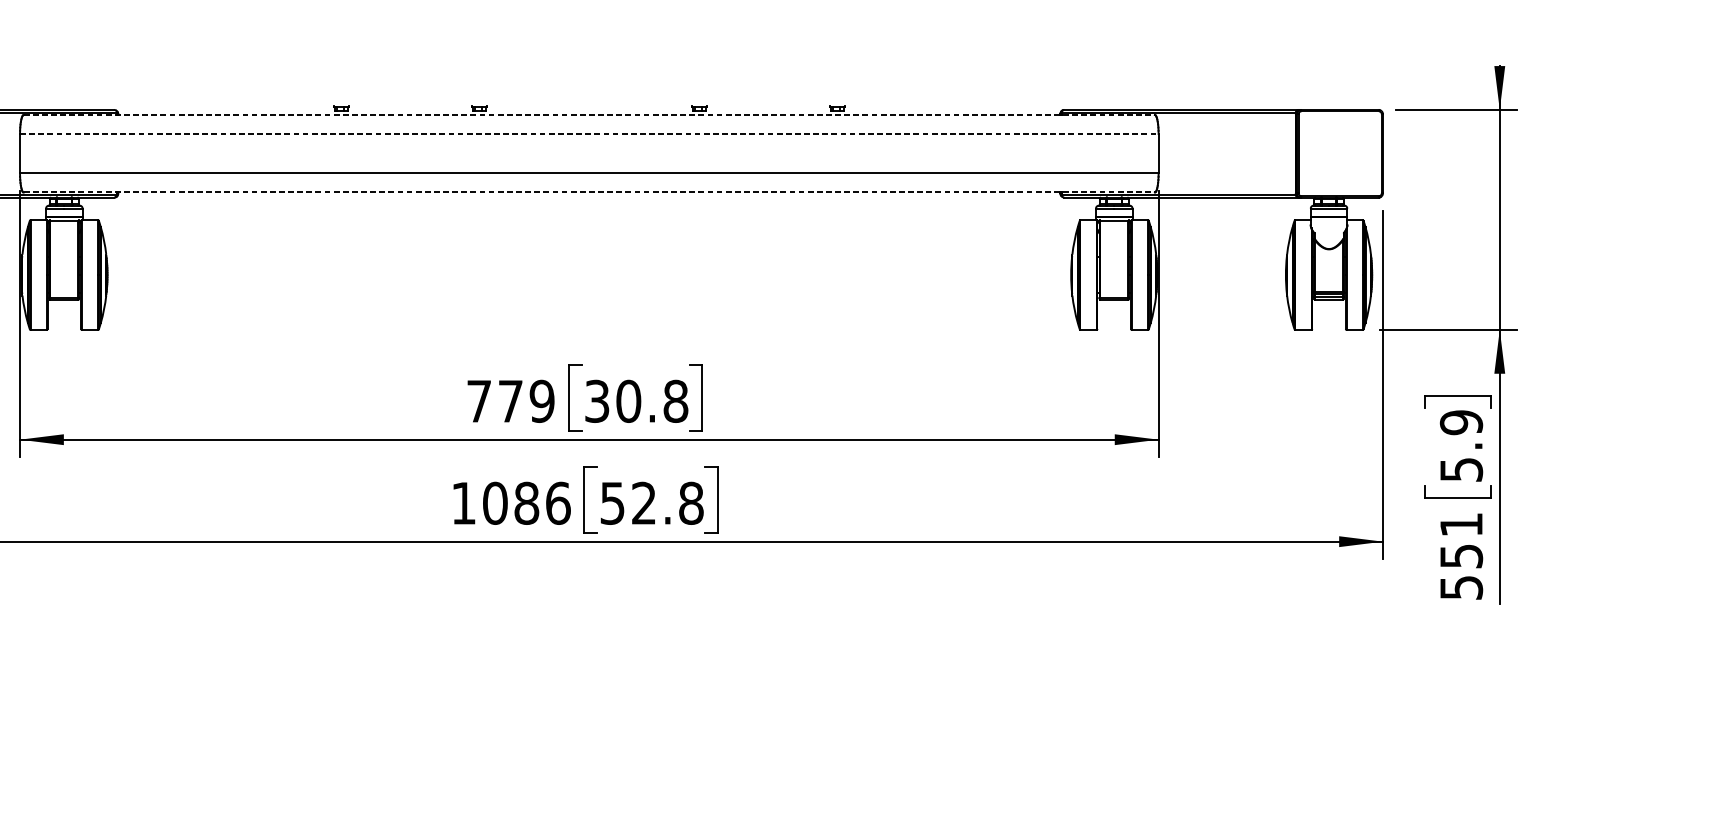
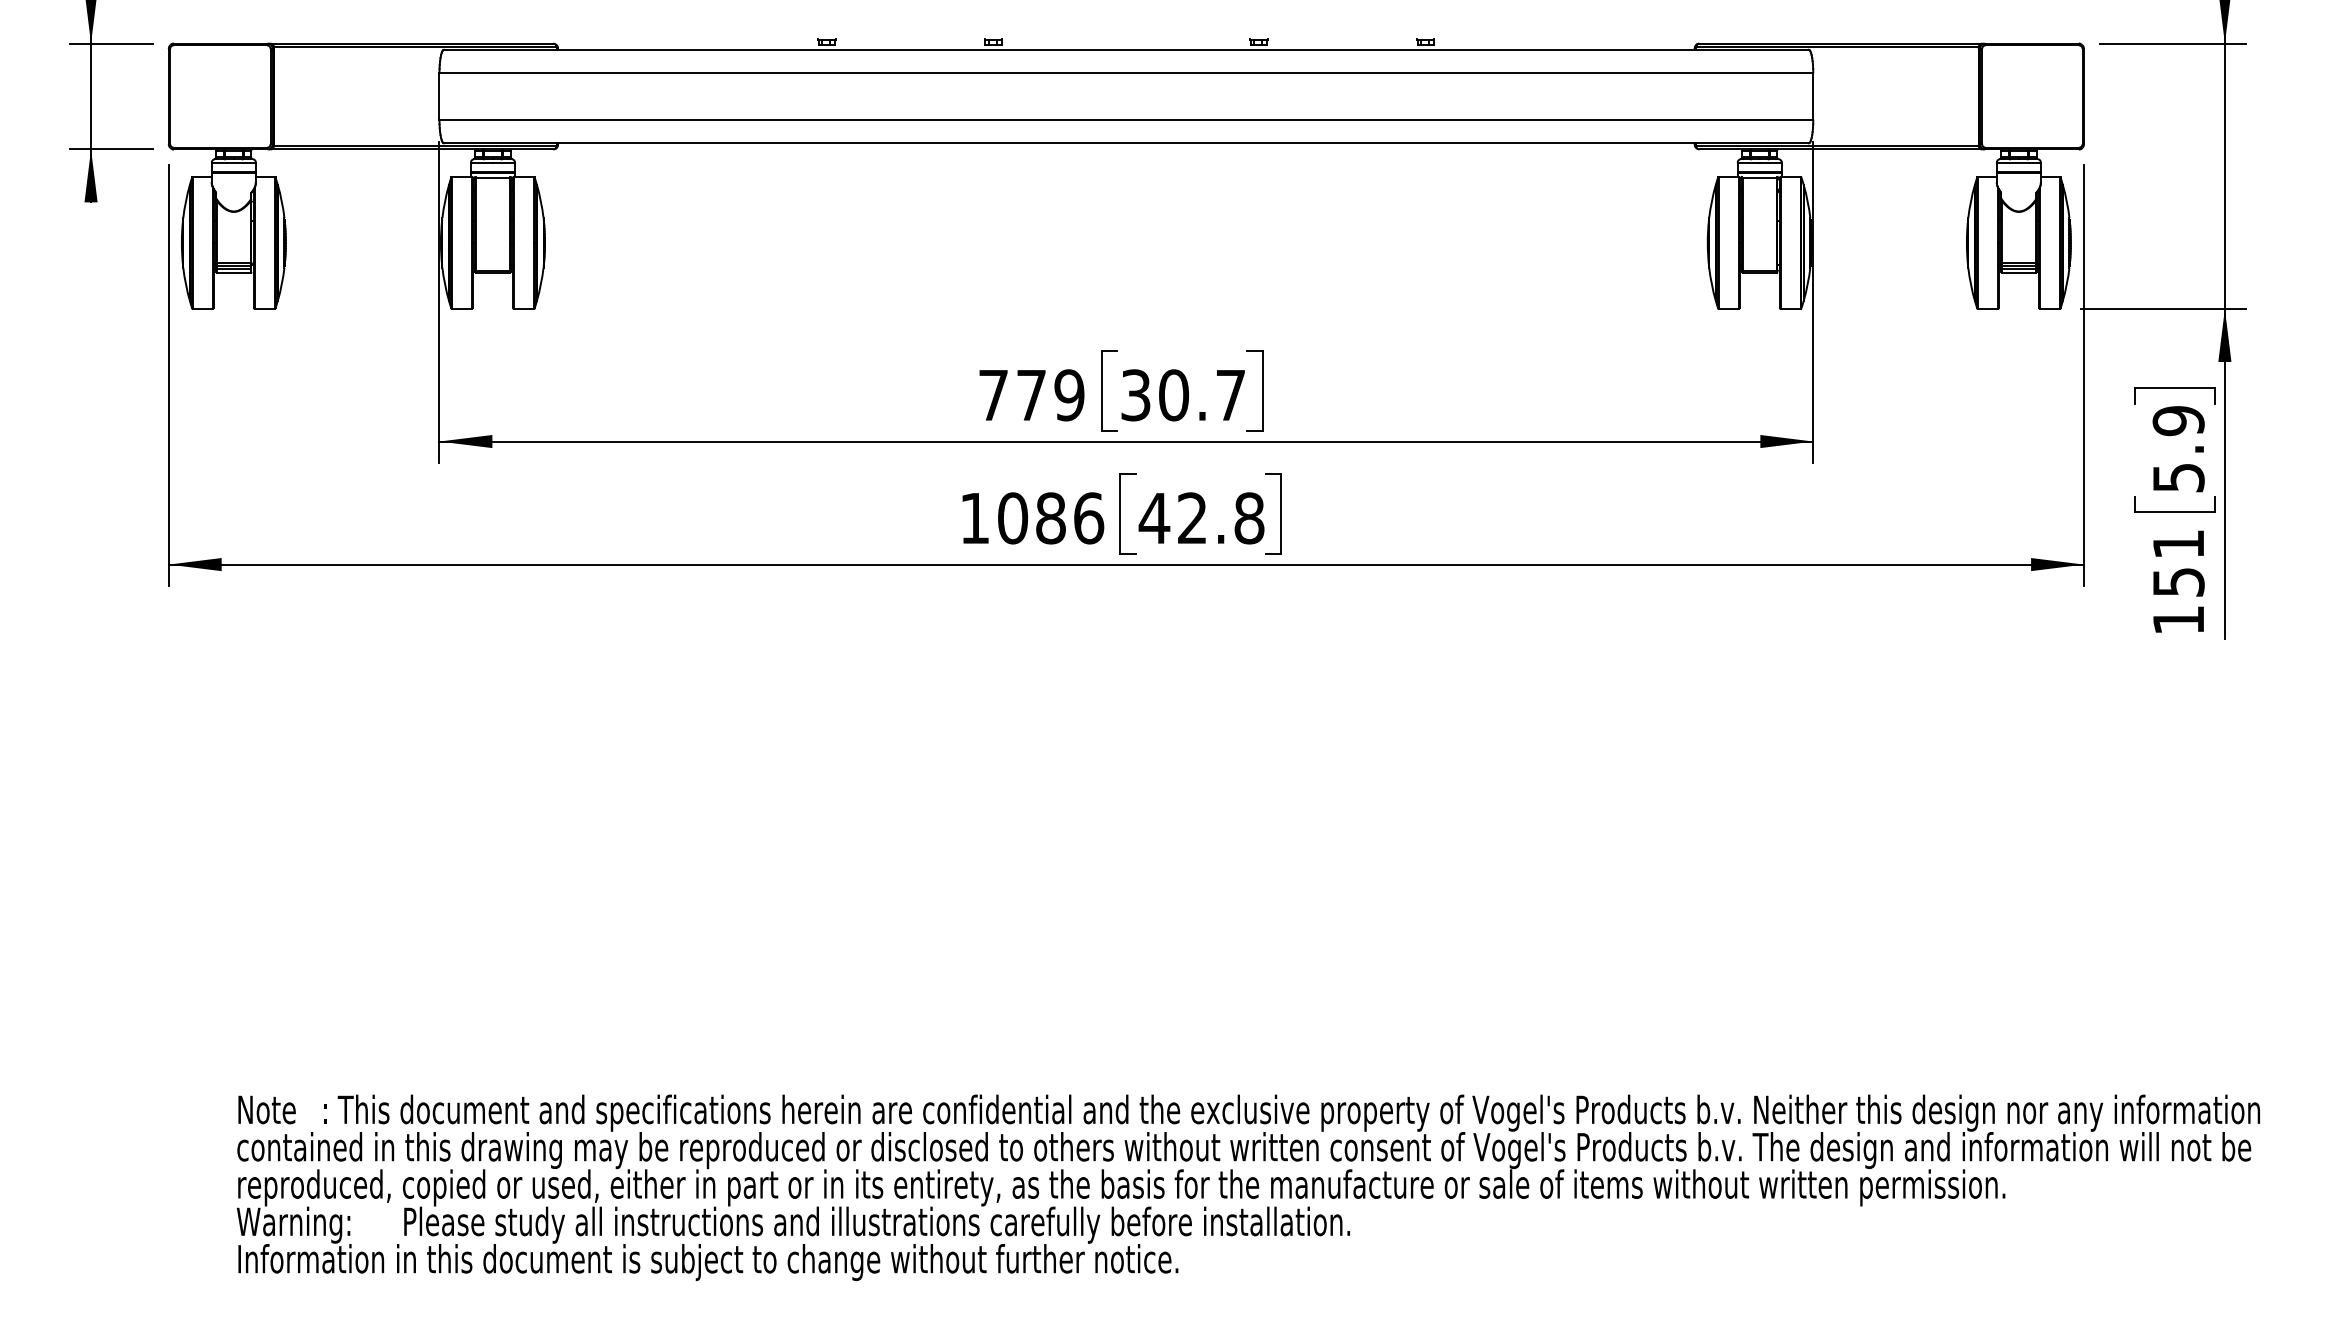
line: (589, 114) -> (1126, 49), dashed -> solid
line: (589, 133) -> (1126, 72), dashed -> solid
line: (589, 192) -> (1126, 143), dashed -> solid
text: (675, 401) -> (1230, 395), 30.8 -> 30.7
text: (612, 503) -> (1154, 518), 52.8 -> 42.8
text: (1461, 588) -> (2178, 620), 551 -> 151

